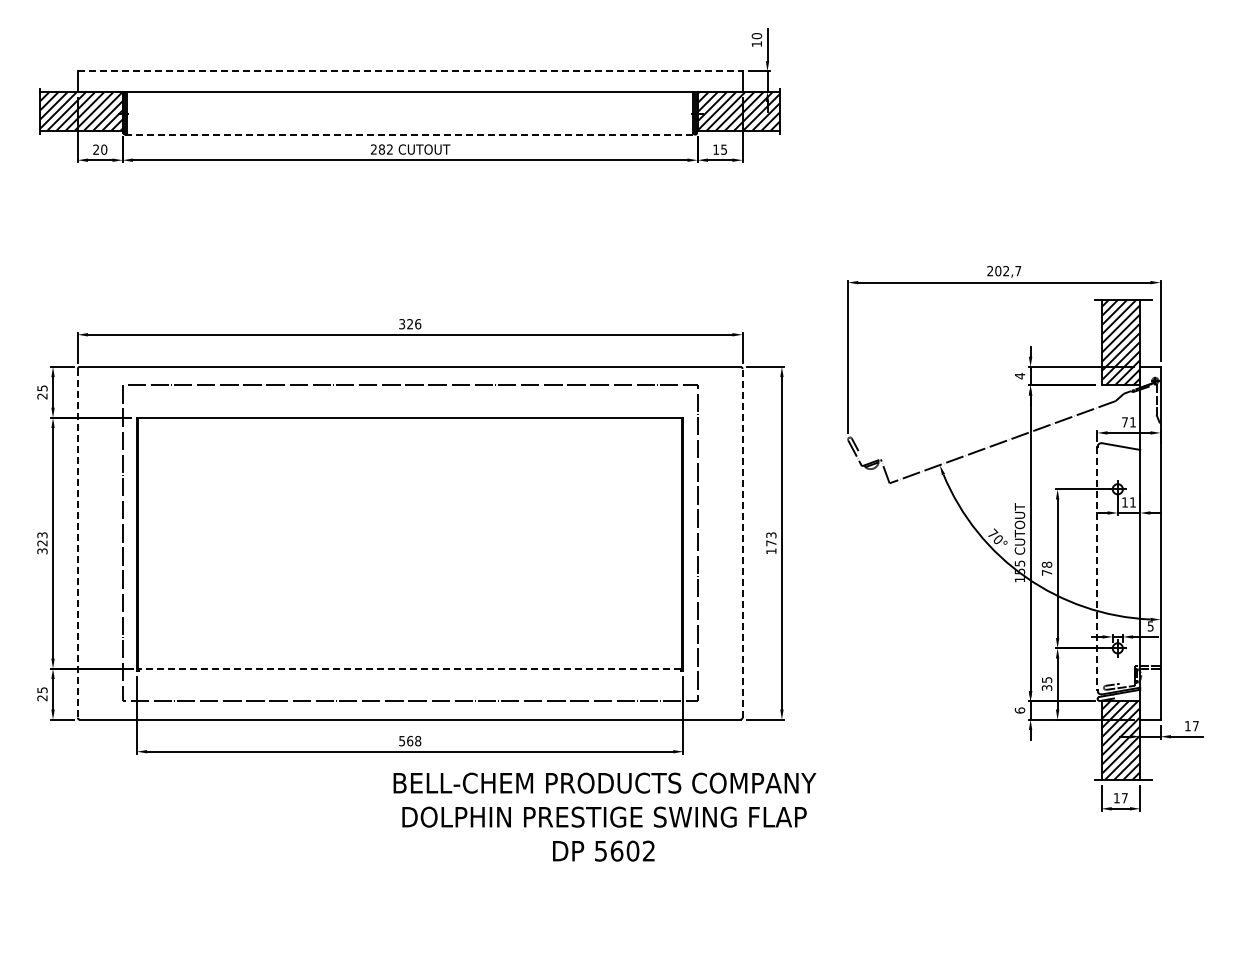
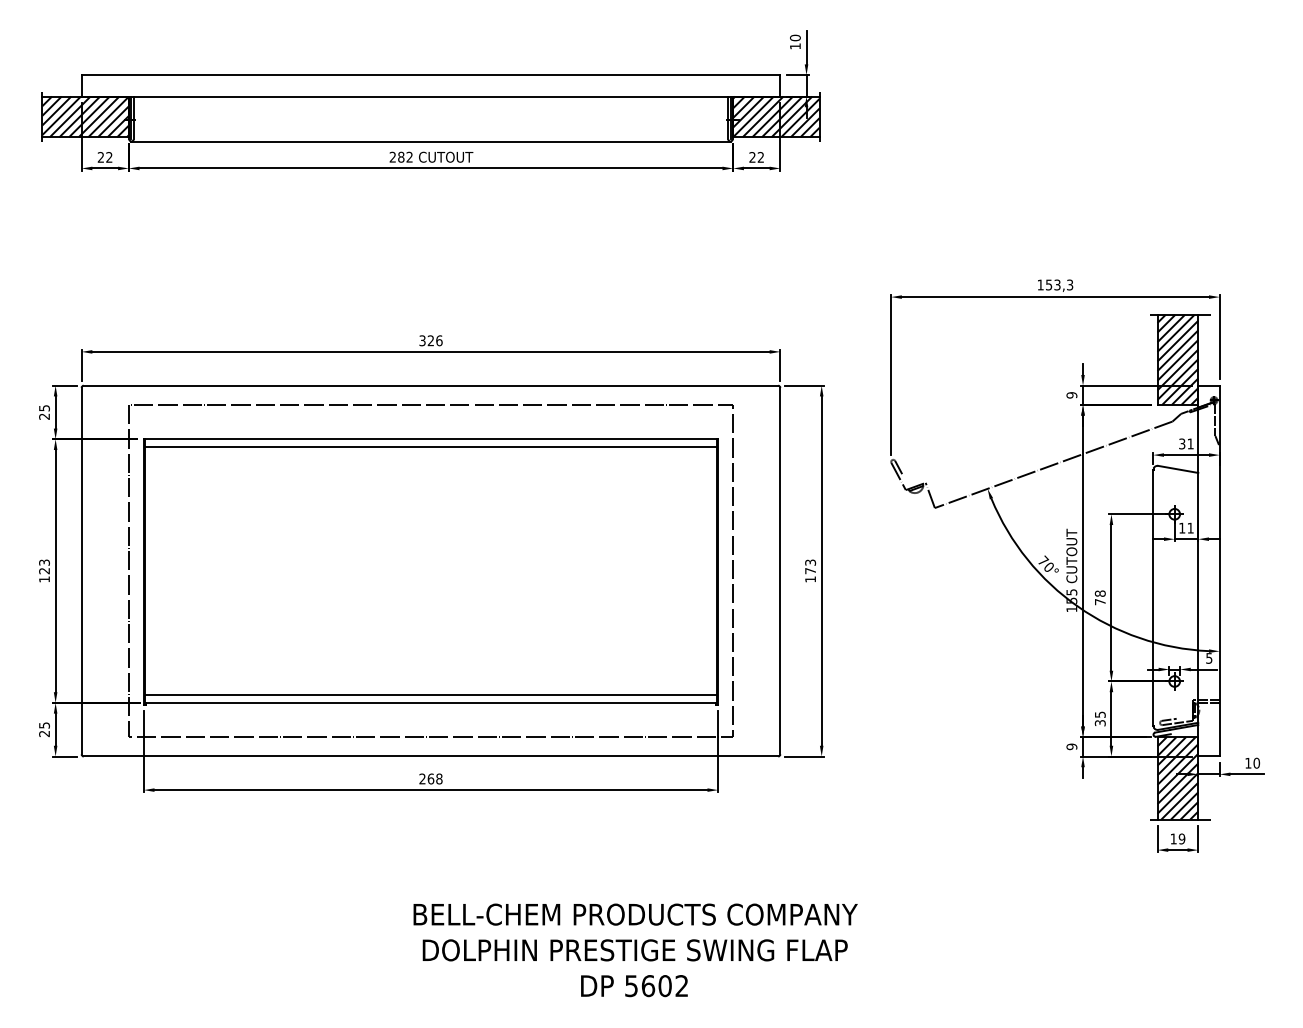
line: (410, 71) -> (431, 75), dashed -> solid
line: (410, 134) -> (431, 141), dashed -> solid
text: (104, 149) -> (109, 157), 20 -> 22
text: (719, 149) -> (756, 157), 15 -> 22
text: (1004, 270) -> (1055, 284), 202,7 -> 153,3
text: (1019, 375) -> (1071, 394), 4 -> 9
text: (1124, 422) -> (1181, 444), 71 -> 31
line: (409, 425) -> (430, 447), added
line: (742, 542) -> (780, 570), dashed -> solid
line: (77, 543) -> (81, 571), dashed -> solid
text: (42, 551) -> (44, 579), 323 -> 123
line: (1097, 568) -> (1153, 597), dashed -> solid
line: (409, 661) -> (430, 695), added
line: (409, 668) -> (430, 702), dashed -> solid
text: (1019, 710) -> (1071, 746), 6 -> 9
text: (1195, 726) -> (1256, 763), 17 -> 10
text: (401, 741) -> (421, 779), 568 -> 268
text: (1124, 798) -> (1181, 839), 17 -> 19
text: (604, 816) -> (635, 949), moved

